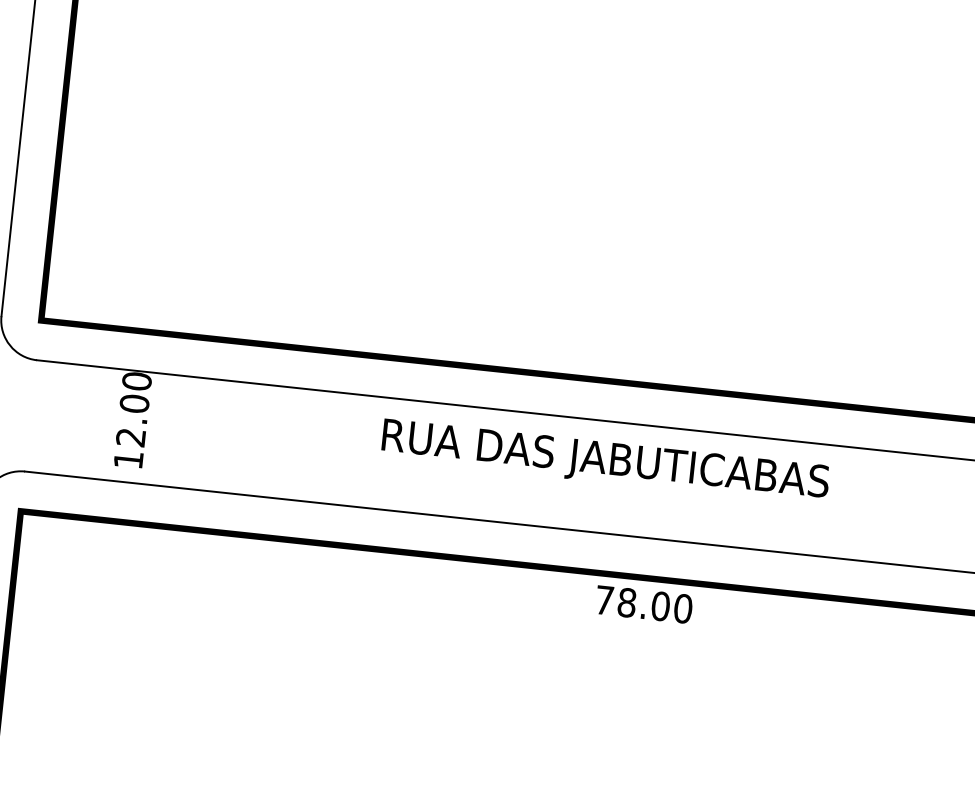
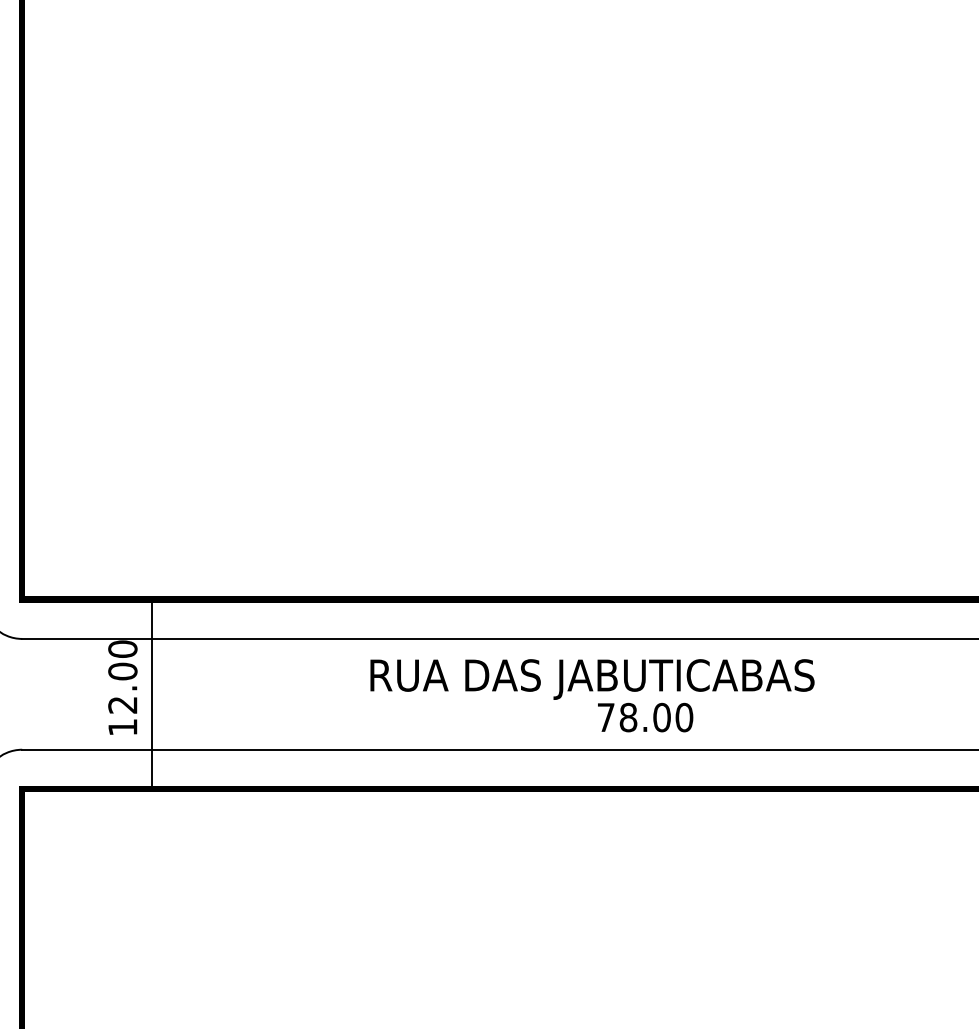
line: (161, 430) -> (152, 694), added
text: (644, 604) -> (645, 717), moved

